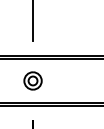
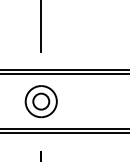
part: (32, 80) -> (40, 101), size x1.43

